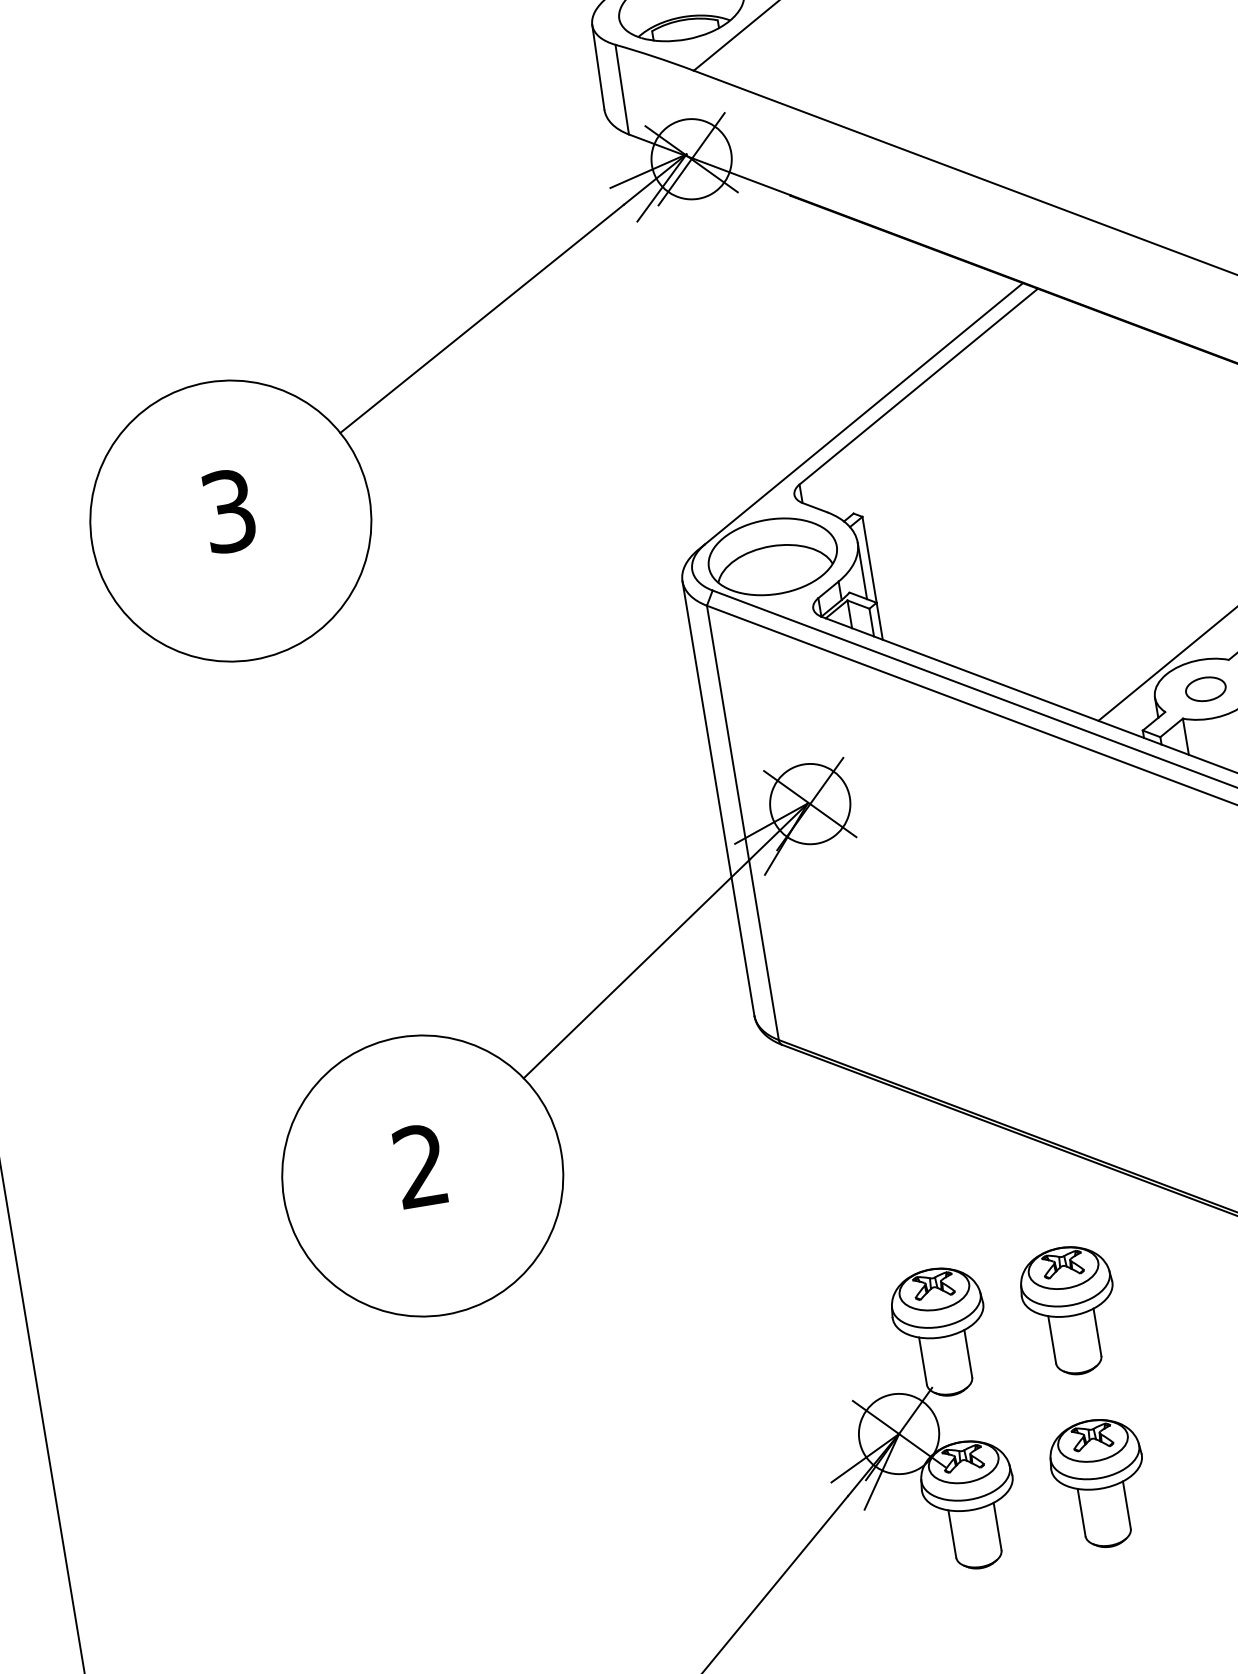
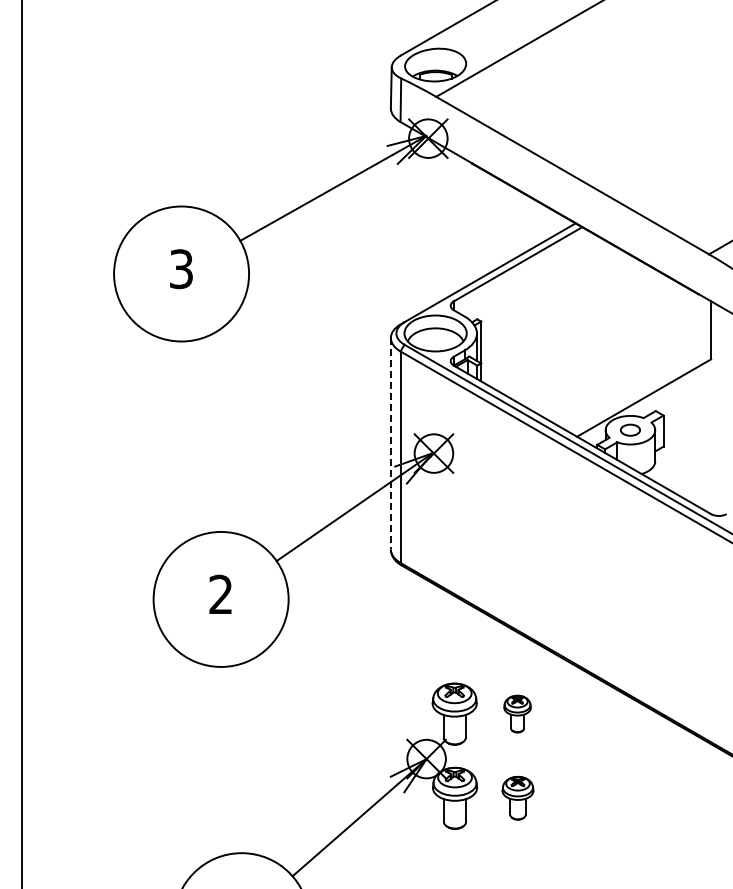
line: (717, 798) -> (390, 443), solid -> dashed
part: (1070, 1309) -> (517, 713), size x0.6
part: (1098, 1481) -> (517, 797), size x0.7

